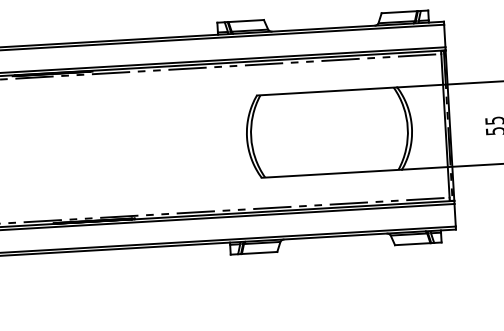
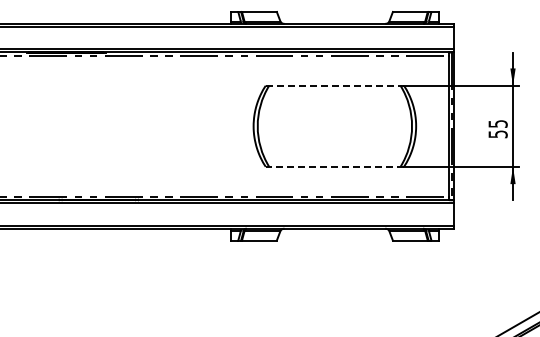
line: (327, 91) -> (335, 85), solid -> dashed
line: (331, 173) -> (334, 166), solid -> dashed

